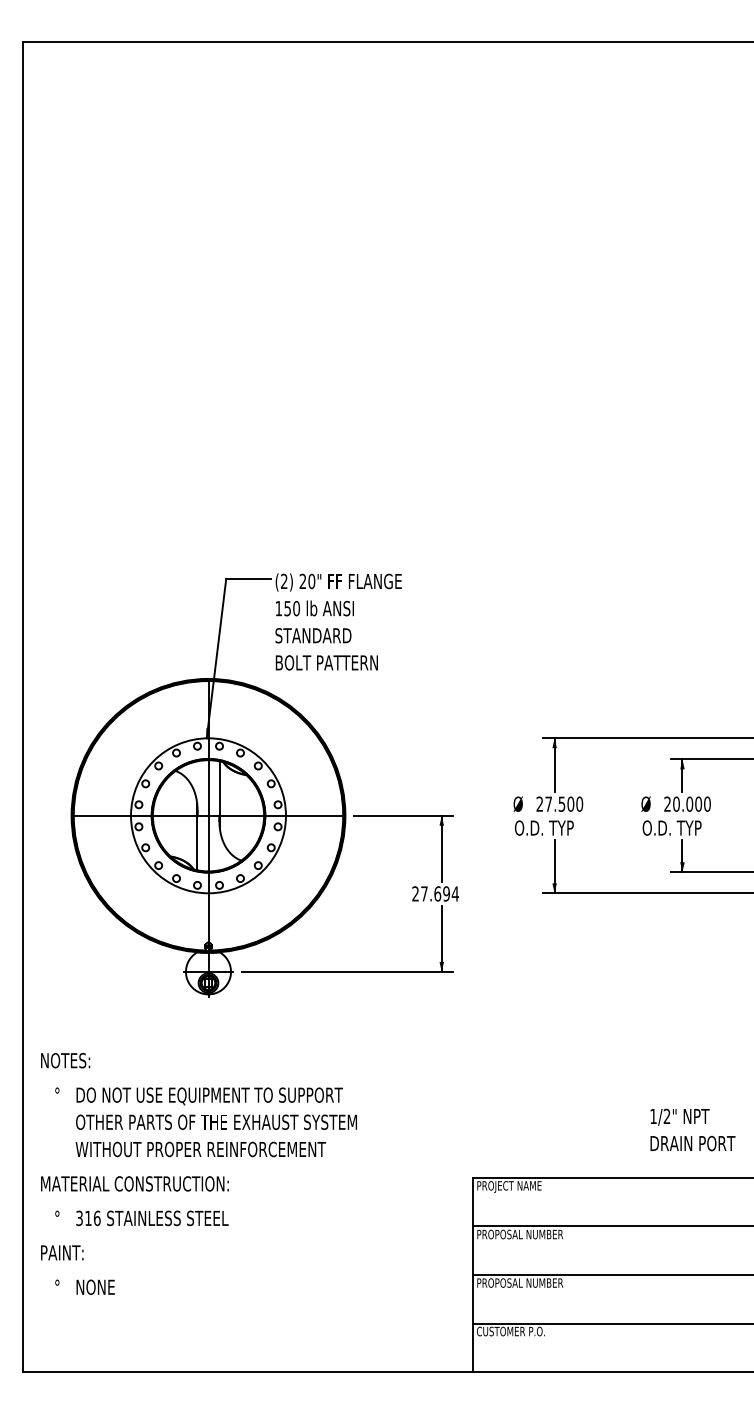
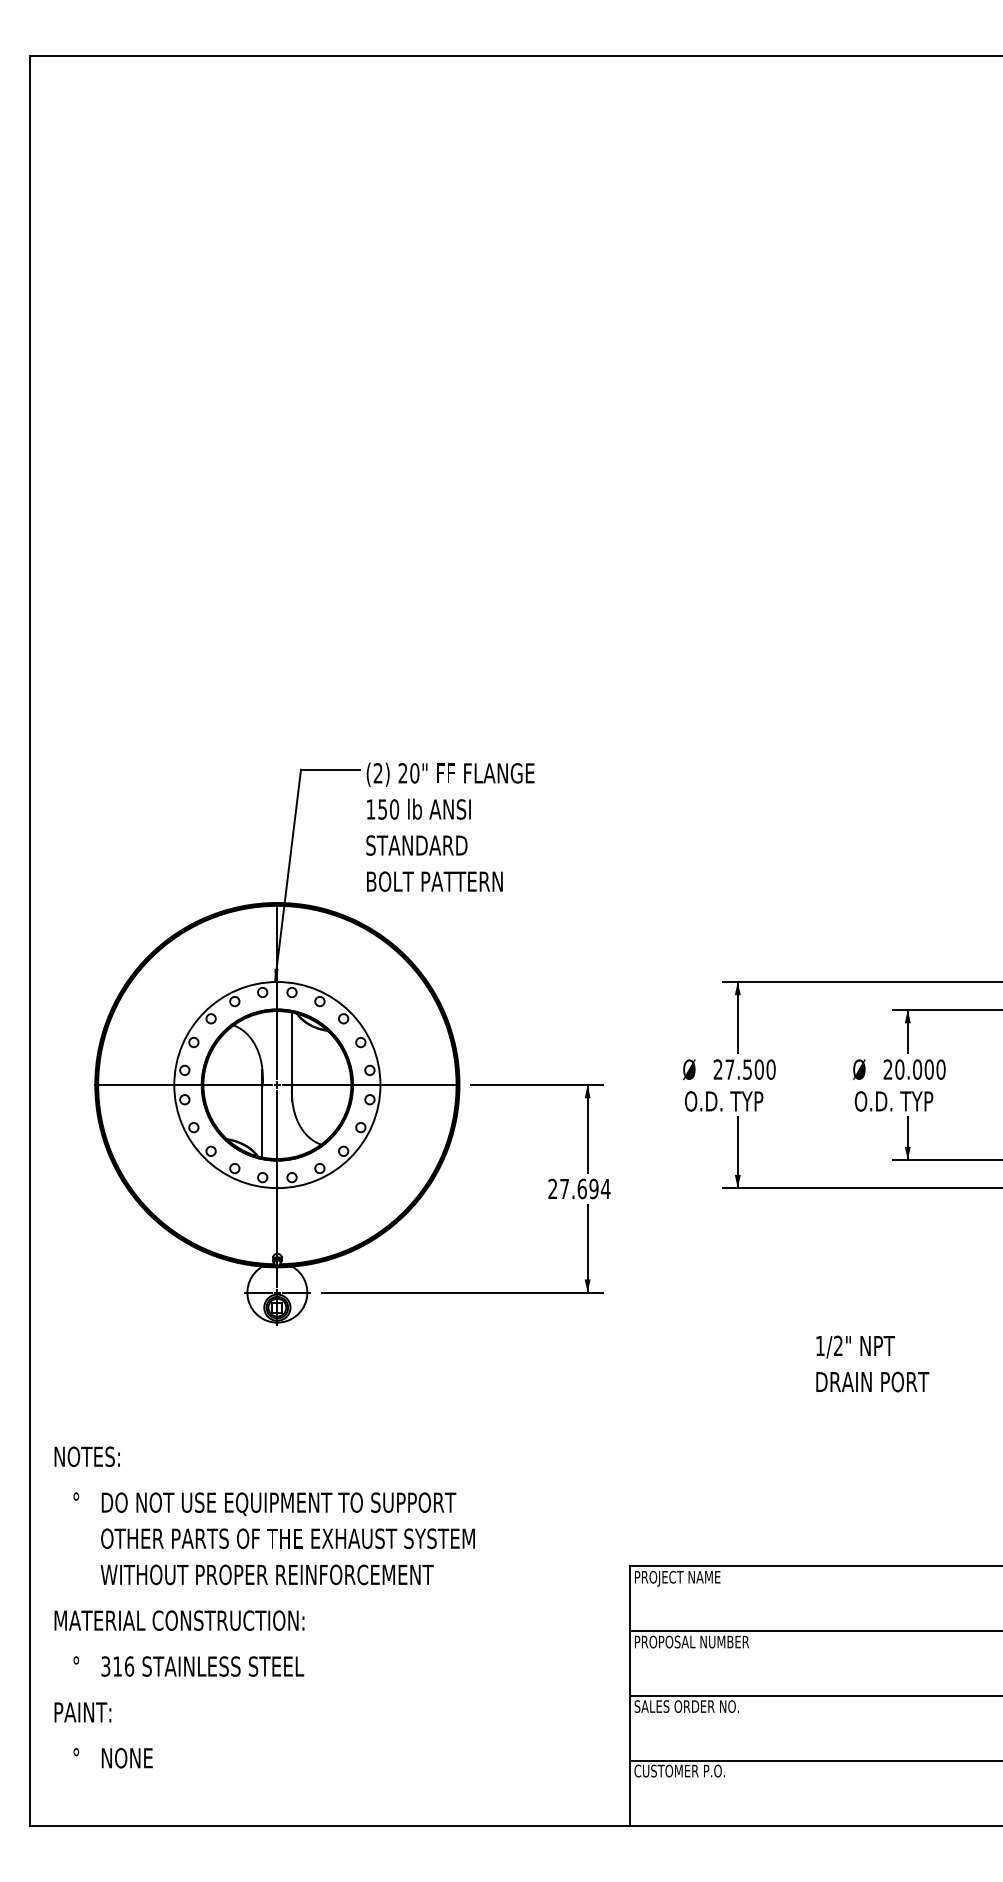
text: (692, 1129) -> (872, 1363), moved
text: (198, 1173) -> (264, 1607), moved
text: (519, 1283) -> (691, 1706), PROPOSAL NUMBER -> SALES ORDER NO.

